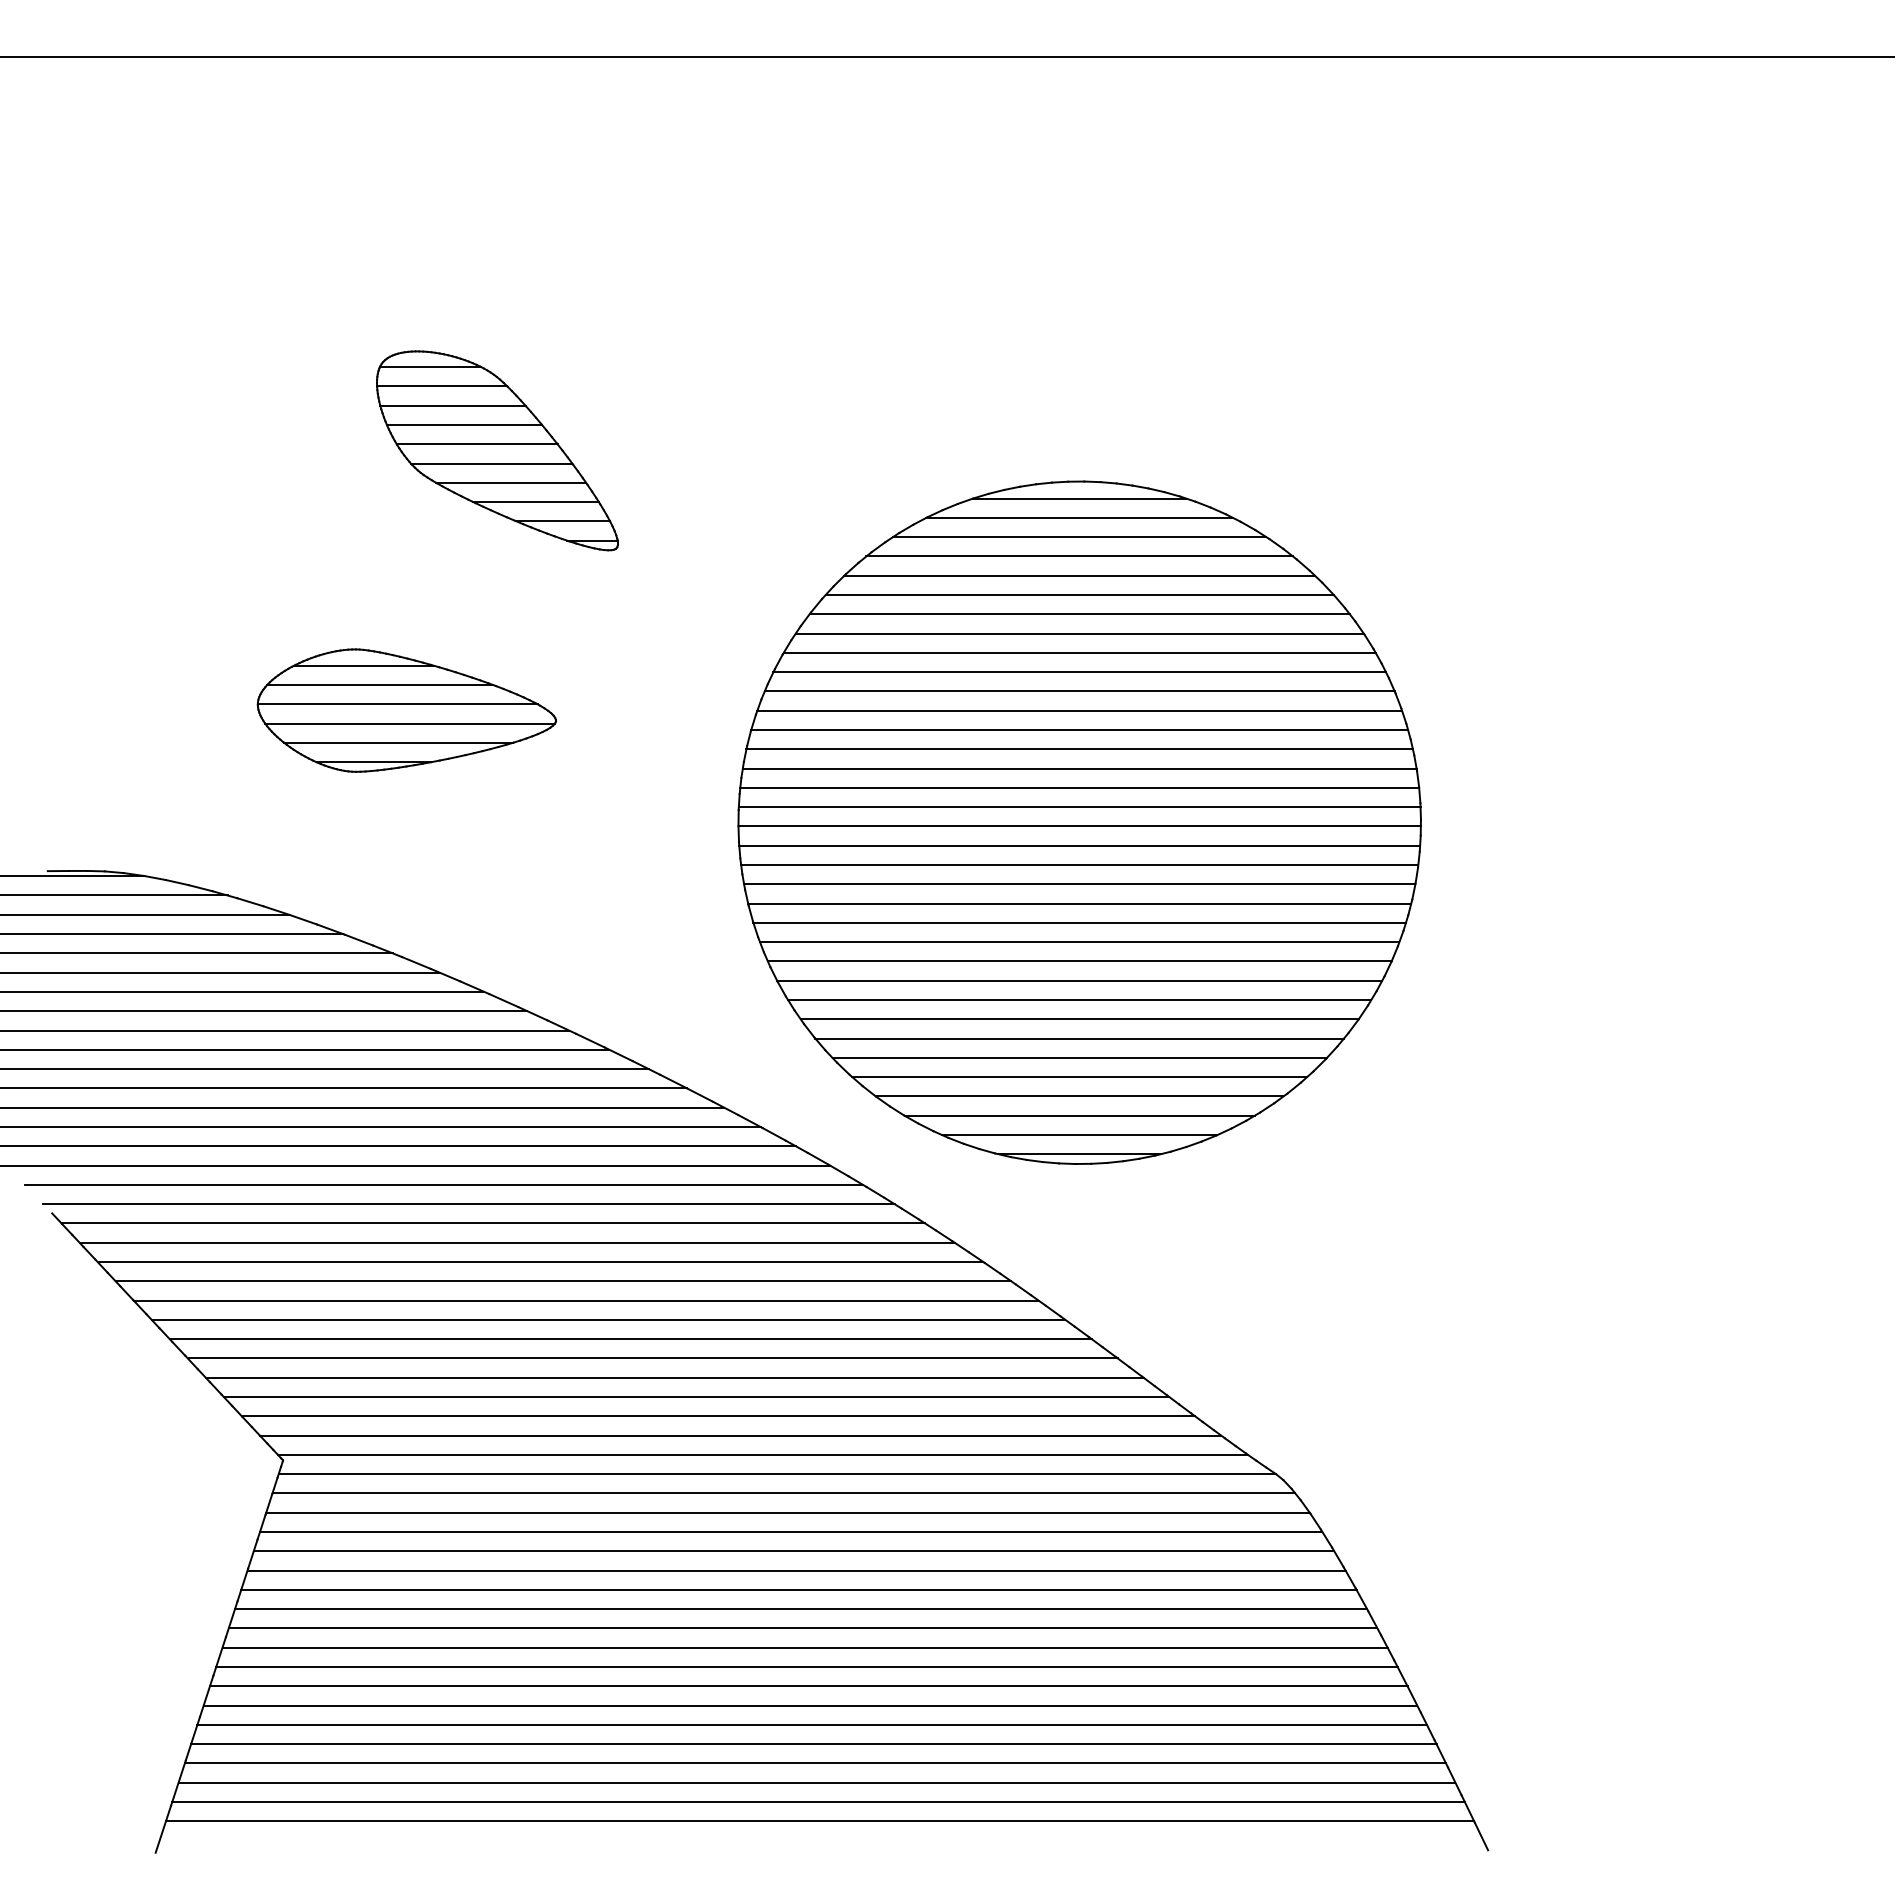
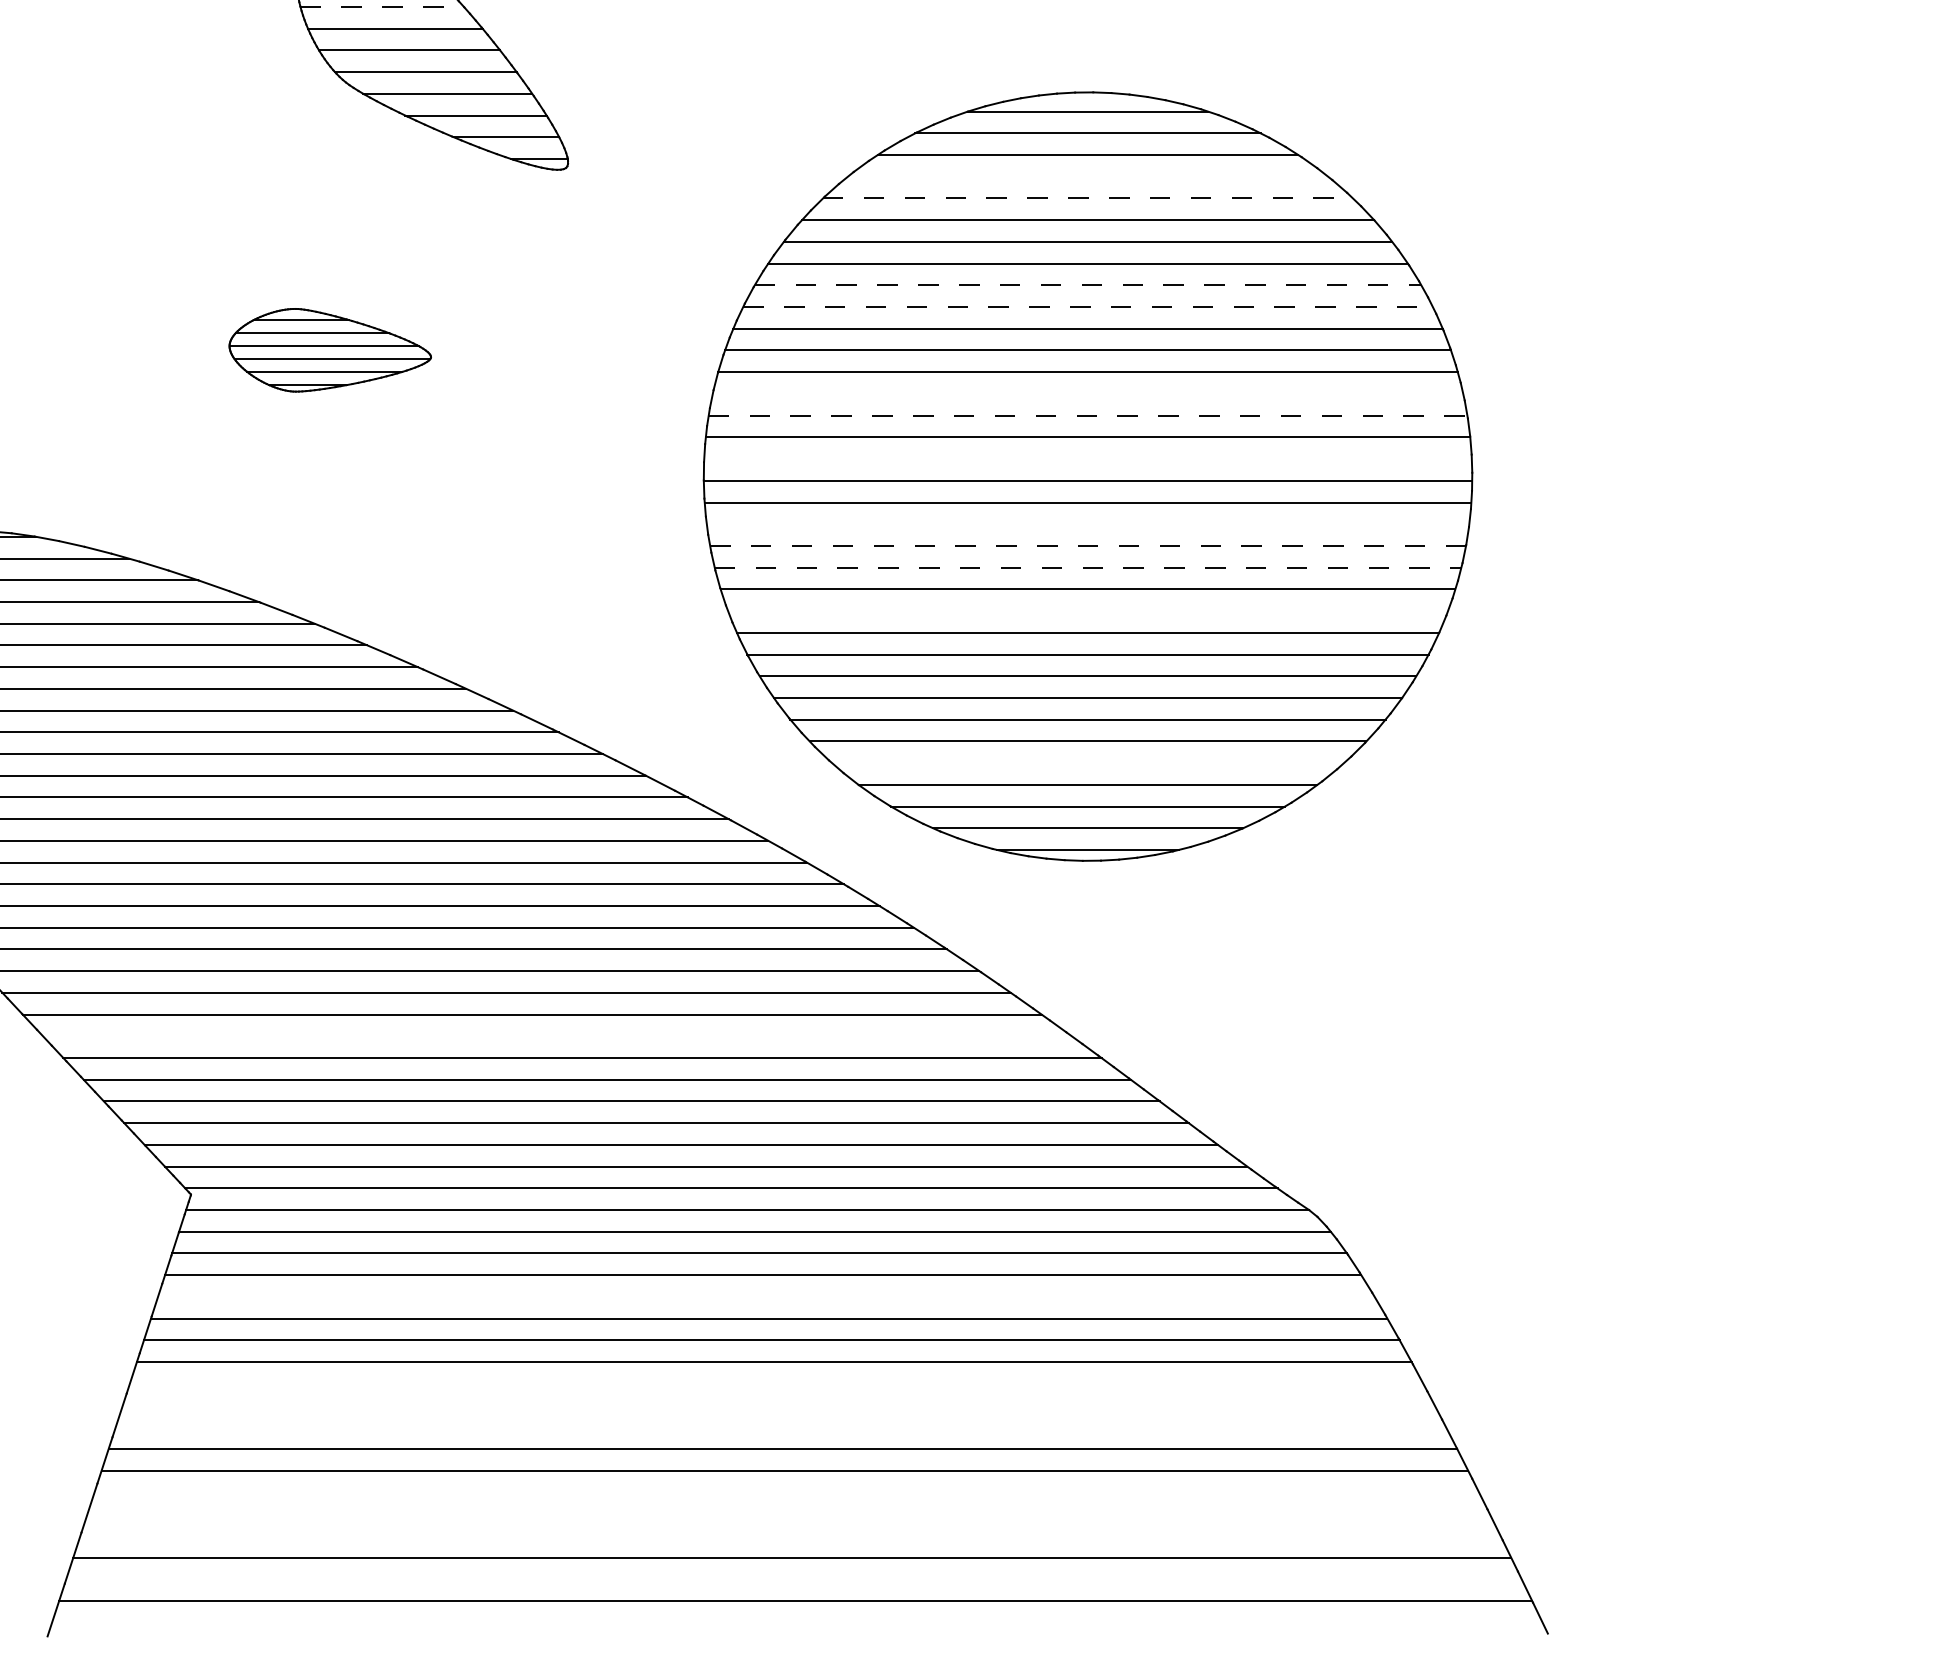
line: (452, 405) -> (381, 6), solid -> dashed
line: (1079, 556) -> (1087, 176), removed
line: (1080, 575) -> (1088, 198), solid -> dashed
line: (1079, 652) -> (1087, 284), solid -> dashed
line: (1080, 672) -> (1088, 307), solid -> dashed
part: (406, 710) -> (330, 350), size x0.6
line: (1079, 749) -> (1087, 394), removed
line: (1079, 768) -> (1087, 415), solid -> dashed
line: (1079, 807) -> (1087, 459), removed
line: (1079, 865) -> (1087, 524), removed
line: (1079, 884) -> (1087, 546), solid -> dashed
line: (1079, 903) -> (1087, 567), solid -> dashed
line: (1079, 942) -> (1087, 611), removed
line: (1079, 1077) -> (1087, 763), removed
line: (608, 1319) -> (557, 1035), removed
line: (793, 1551) -> (765, 1297), removed
line: (802, 1628) -> (775, 1383), removed
line: (804, 1647) -> (778, 1405), removed
line: (806, 1666) -> (780, 1426), removed
line: (811, 1724) -> (786, 1491), removed
line: (813, 1744) -> (788, 1514), removed
line: (815, 1763) -> (790, 1535), removed
line: (818, 1801) -> (793, 1578), removed

